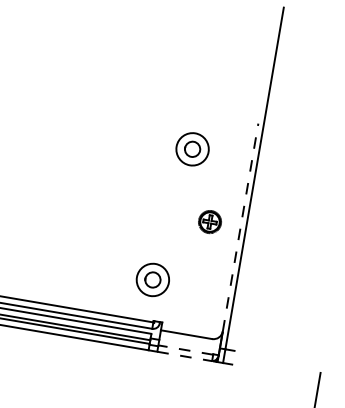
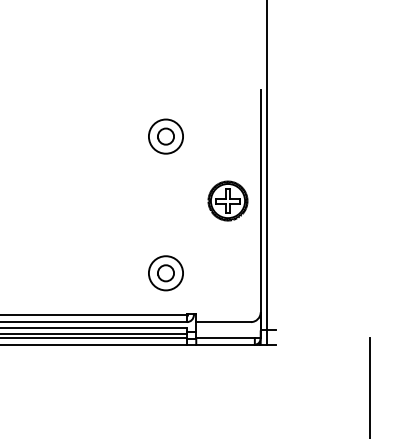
part: (192, 149) -> (165, 136), moved
part: (209, 221) -> (227, 200), size x1.67
line: (240, 226) -> (260, 200), dashed -> solid
part: (152, 280) -> (165, 273), moved
line: (185, 350) -> (225, 338), dashed -> solid
line: (185, 357) -> (226, 345), dashed -> solid

